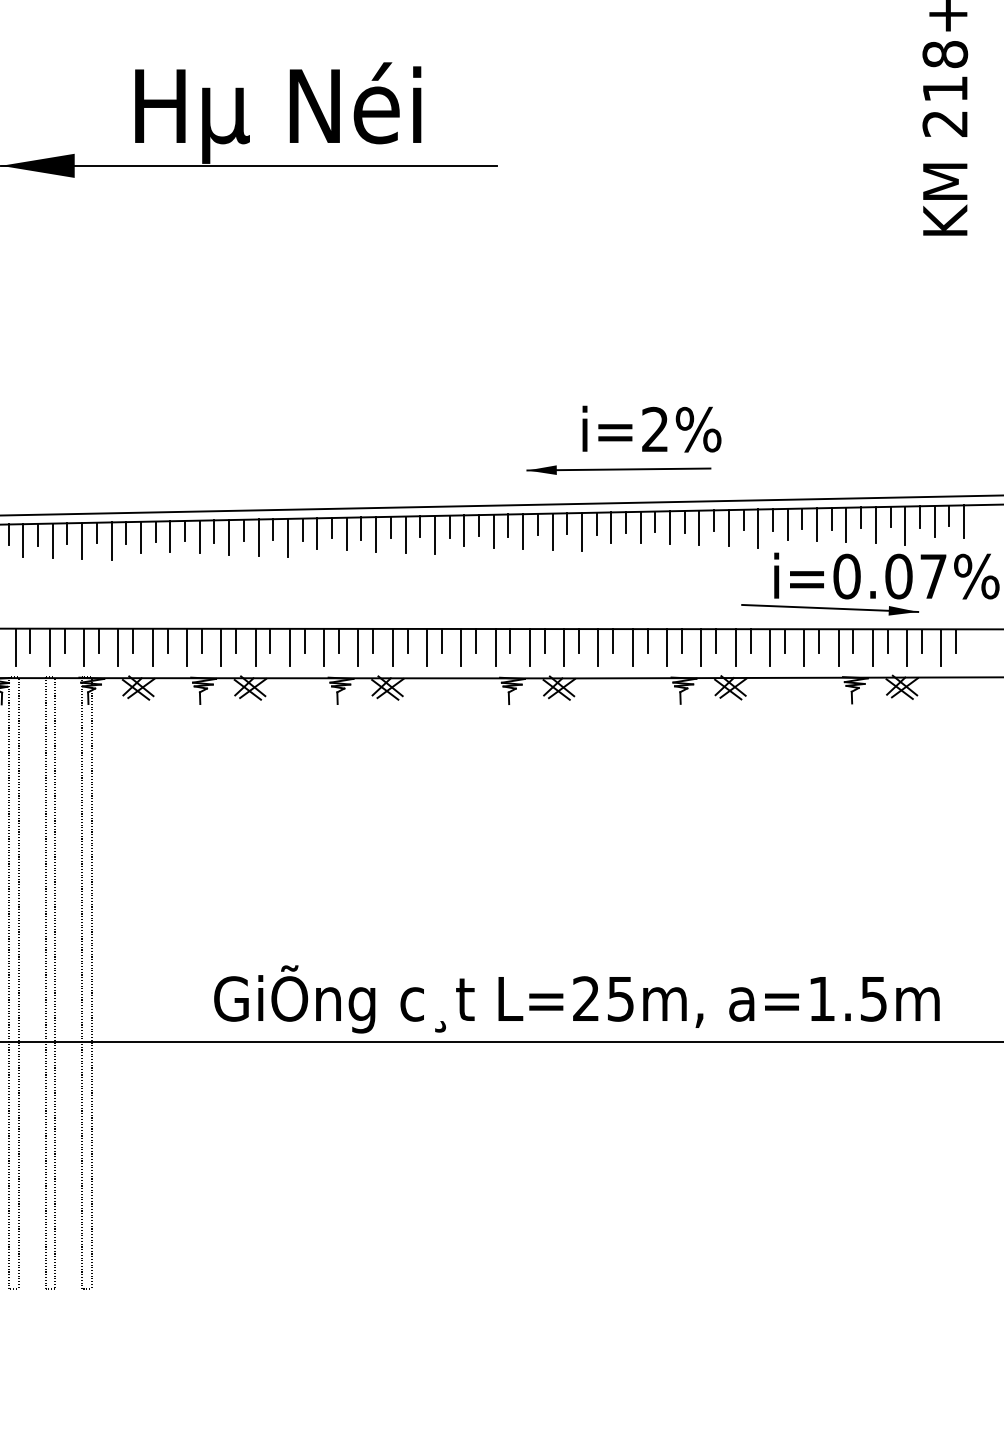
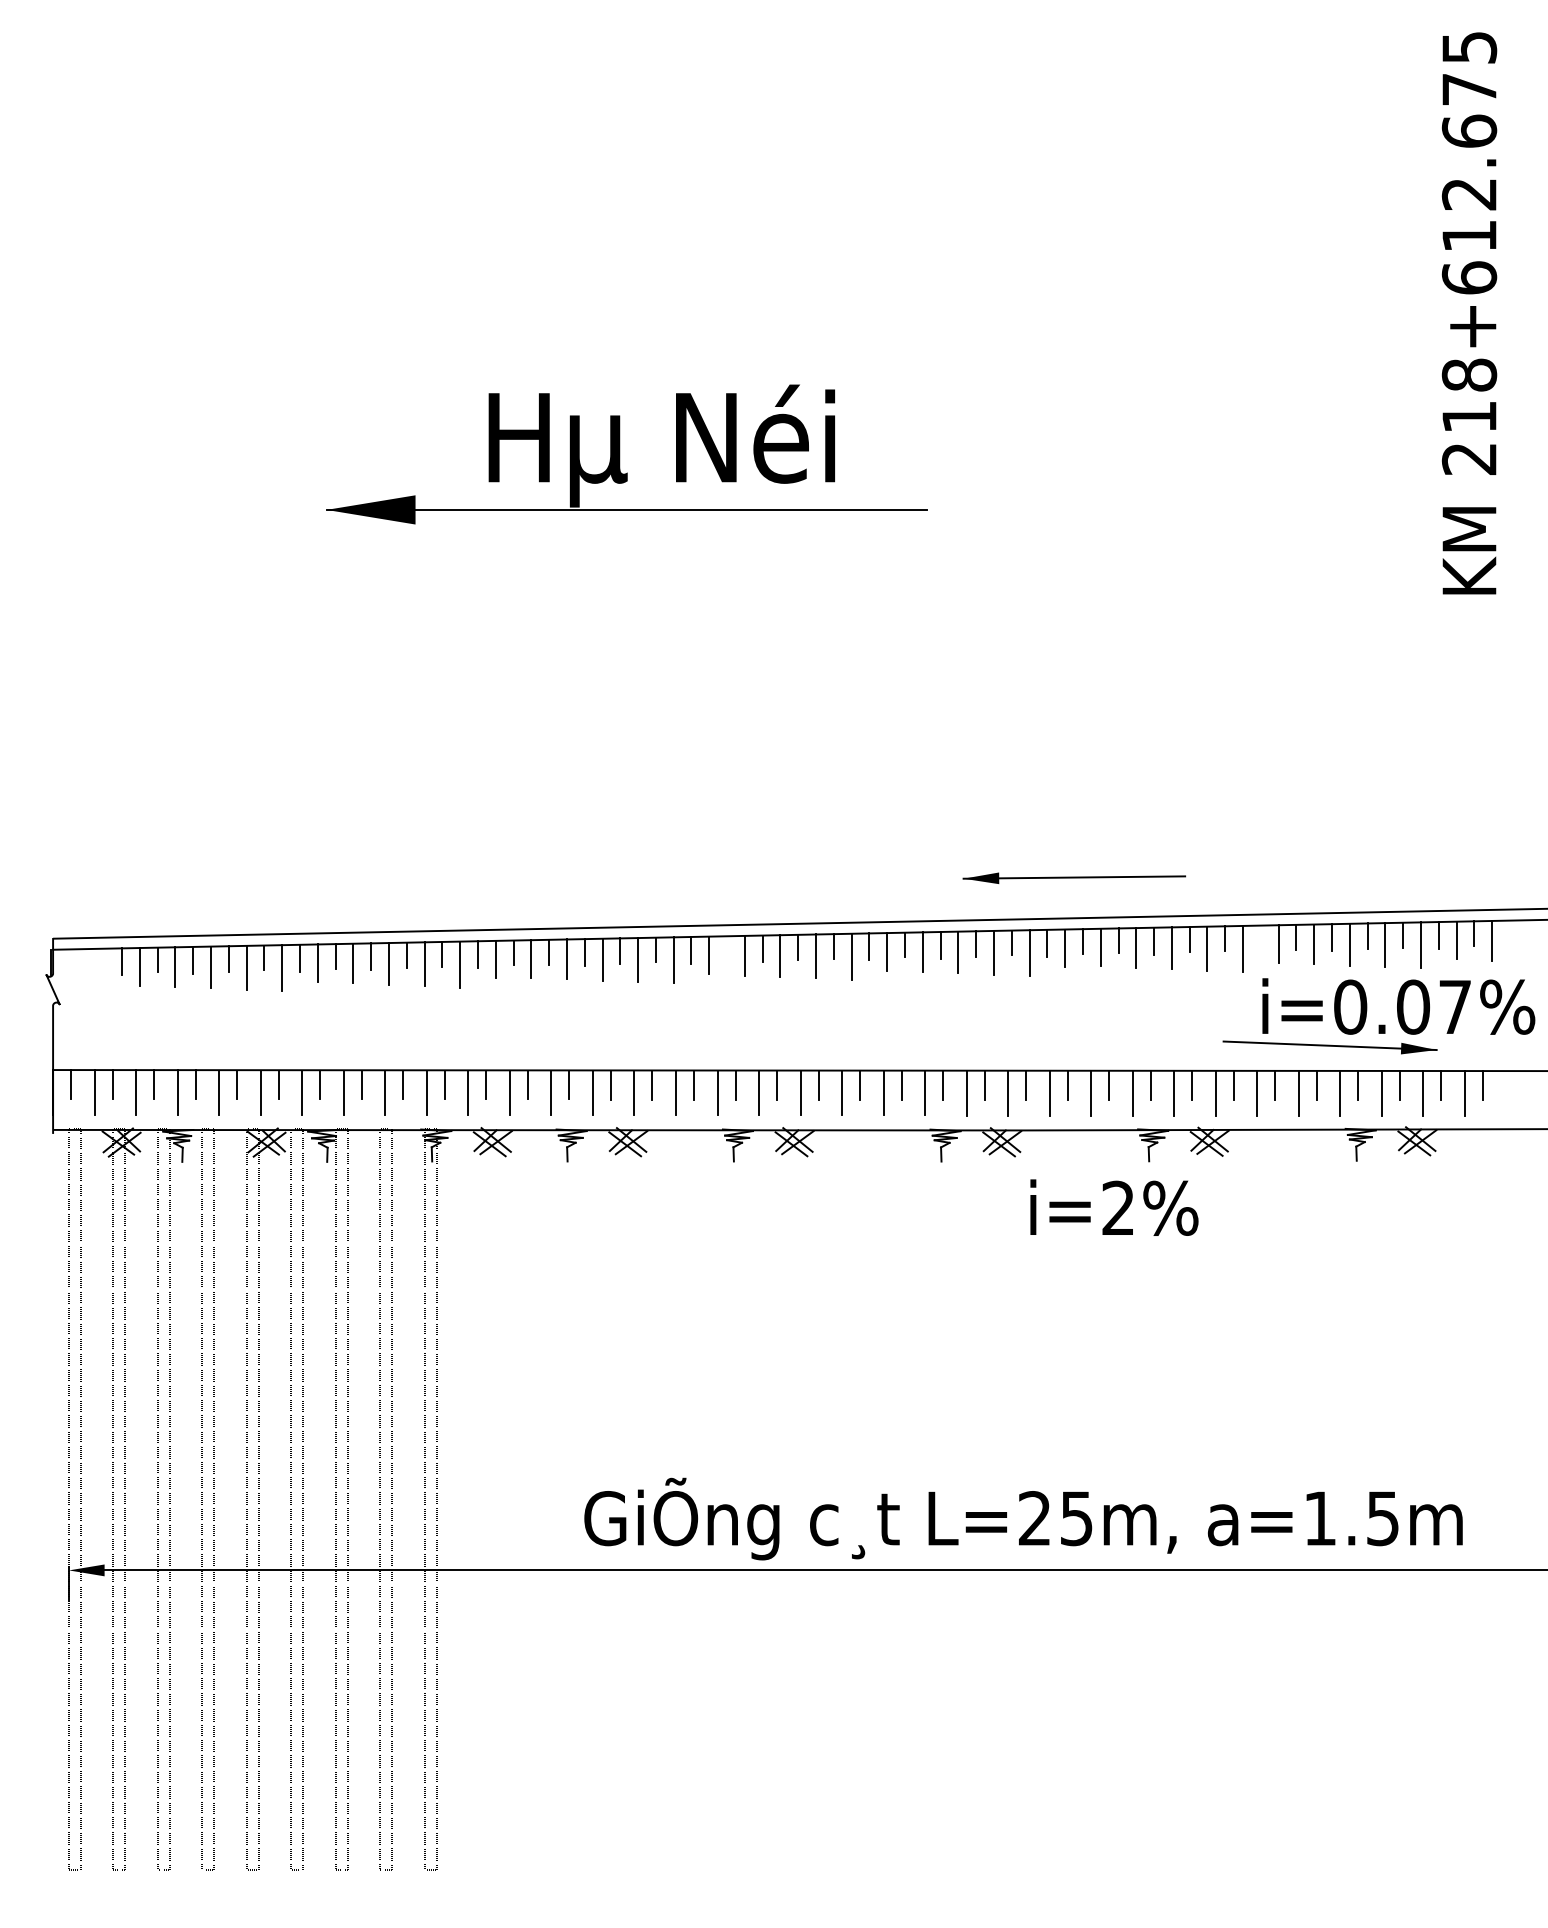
text: (652, 429) -> (1114, 1207), moved
line: (772, 519) -> (1260, 938), removed
line: (332, 528) -> (727, 948), removed

